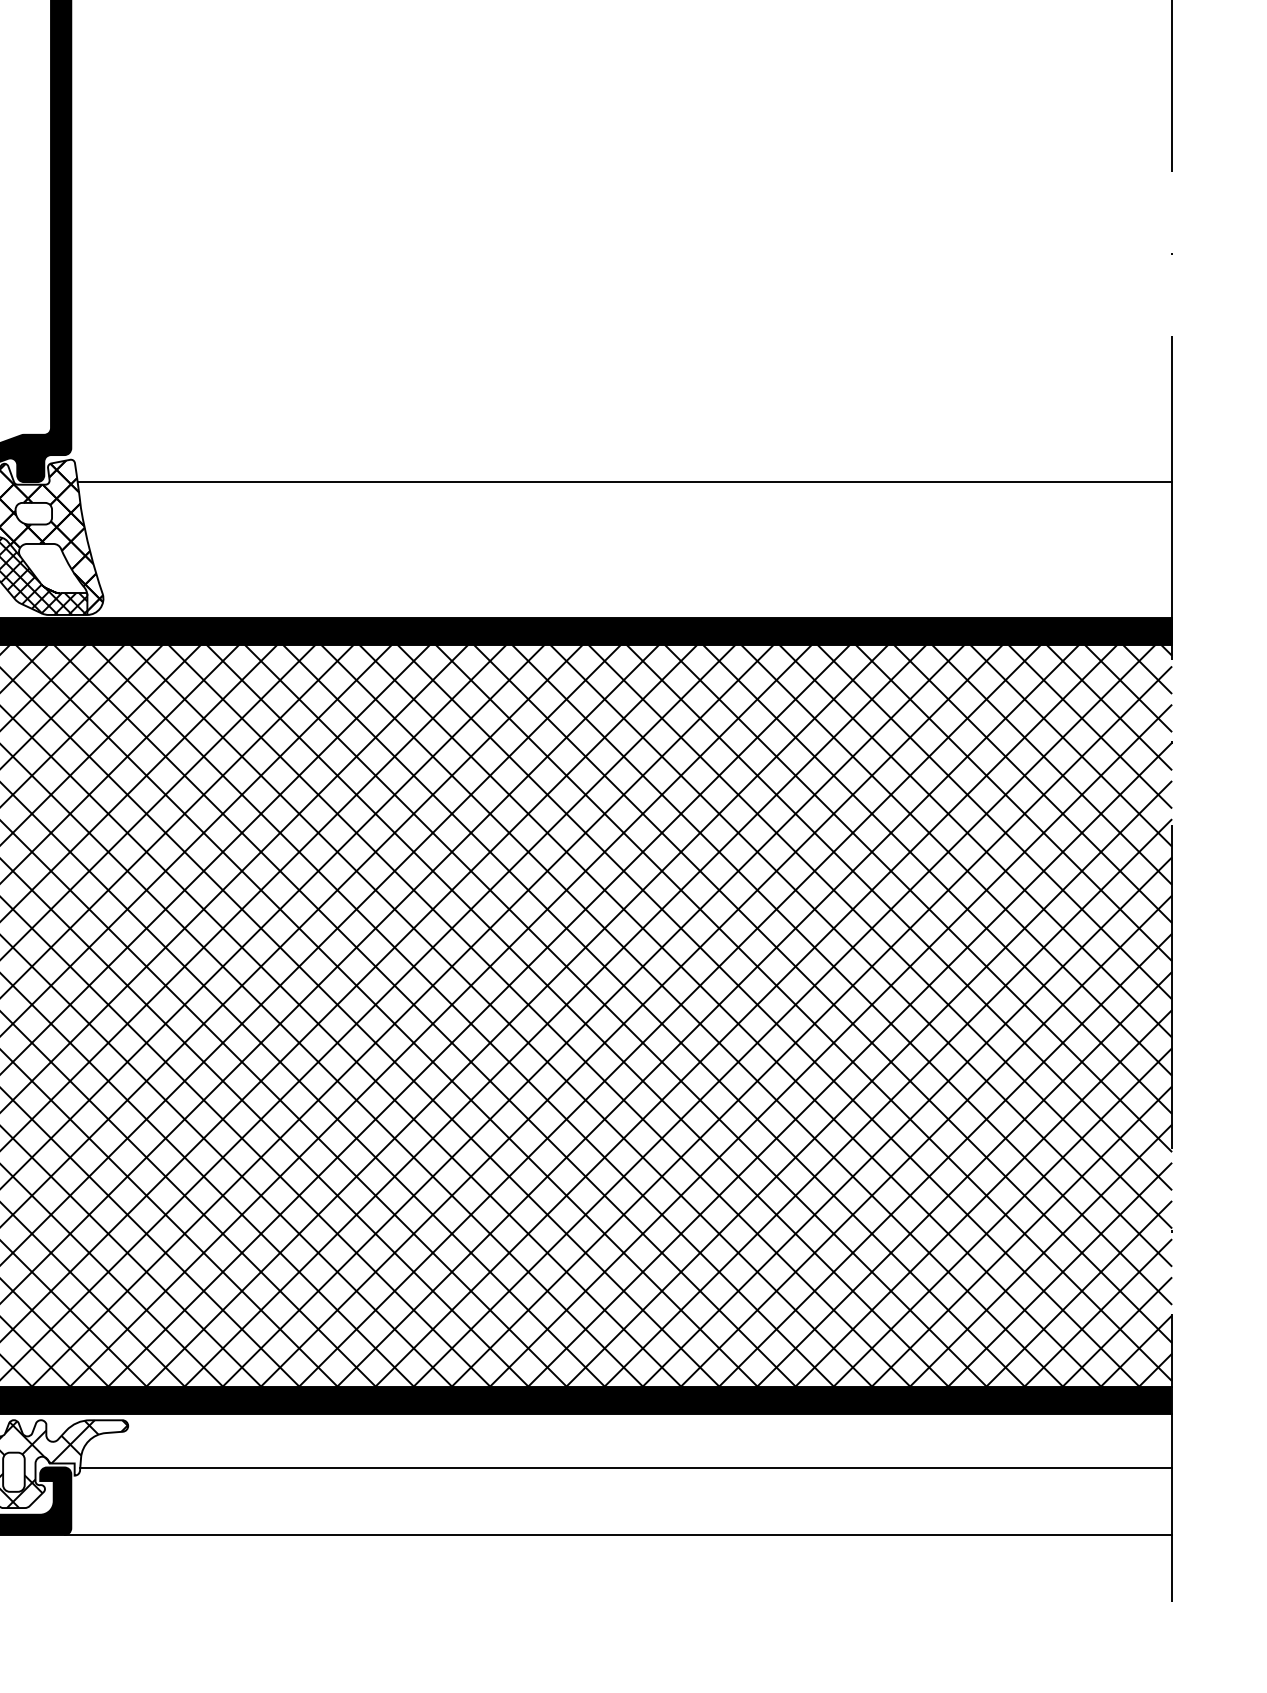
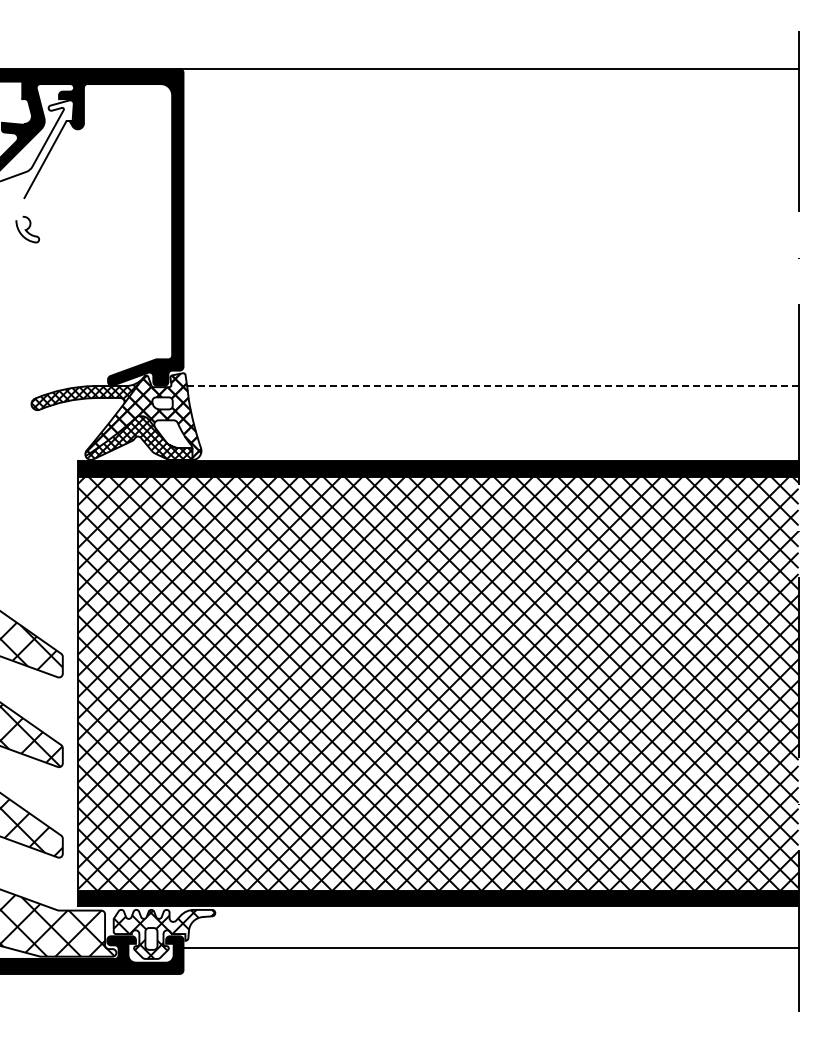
line: (624, 481) -> (492, 385), solid -> dashed
line: (626, 1467) -> (493, 936), removed
line: (617, 1535) -> (488, 948), moved

